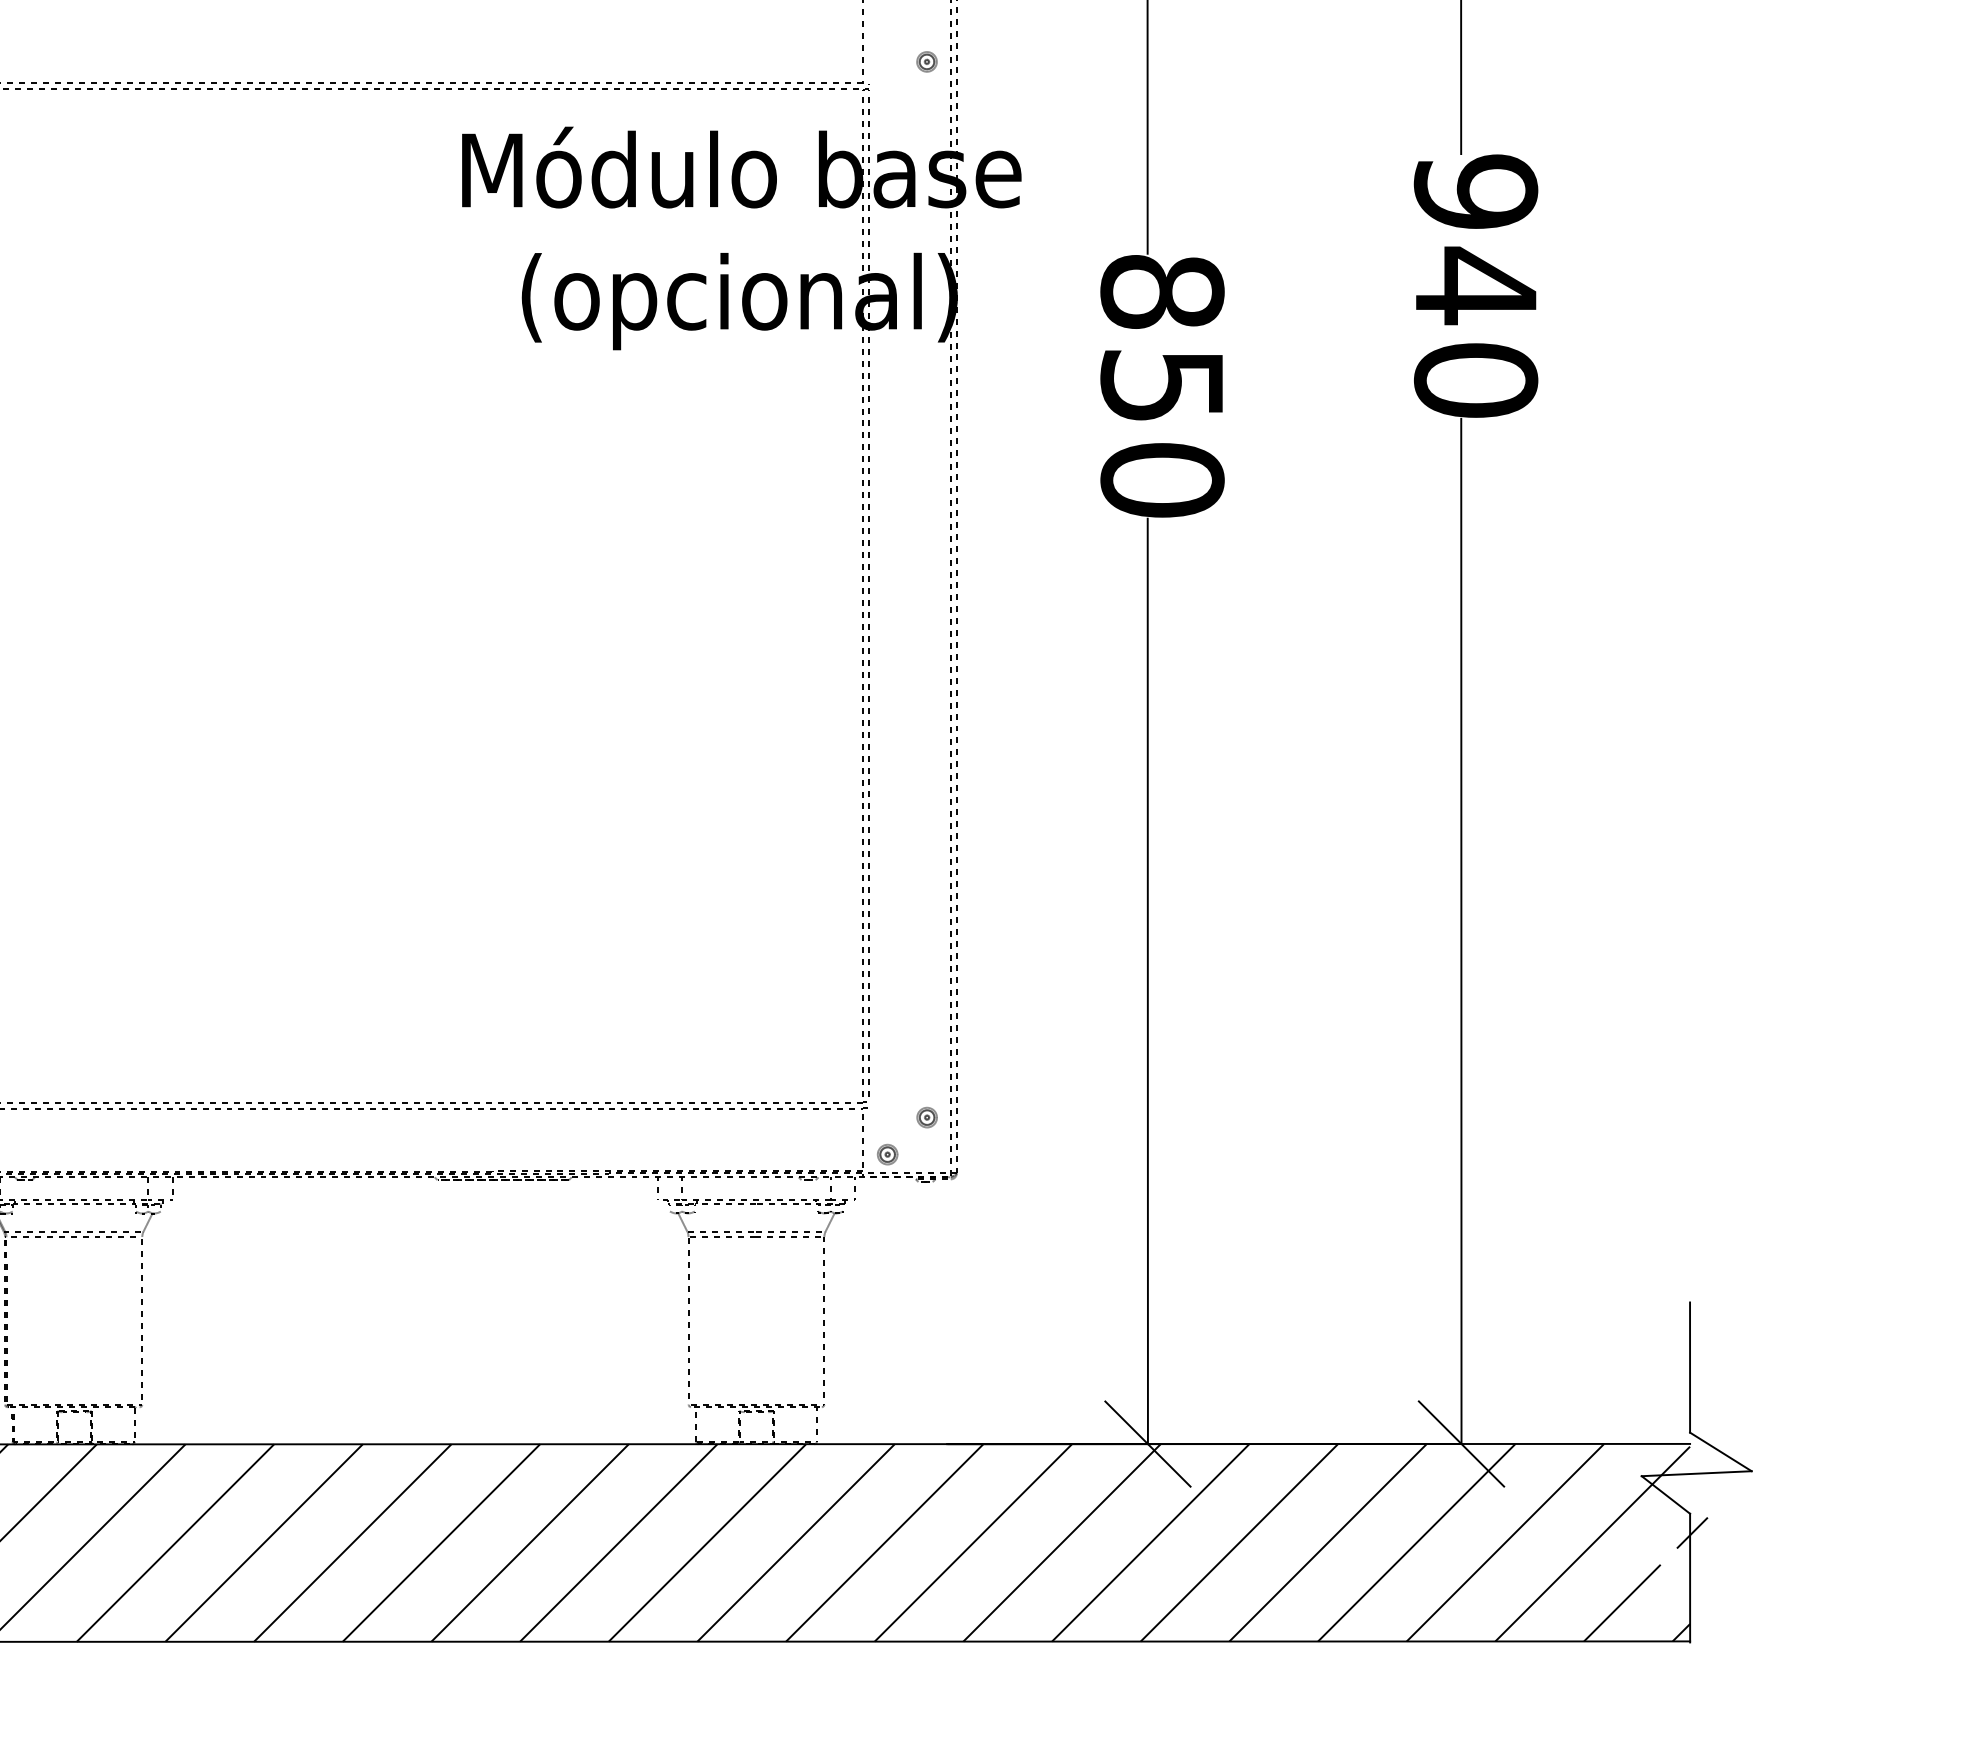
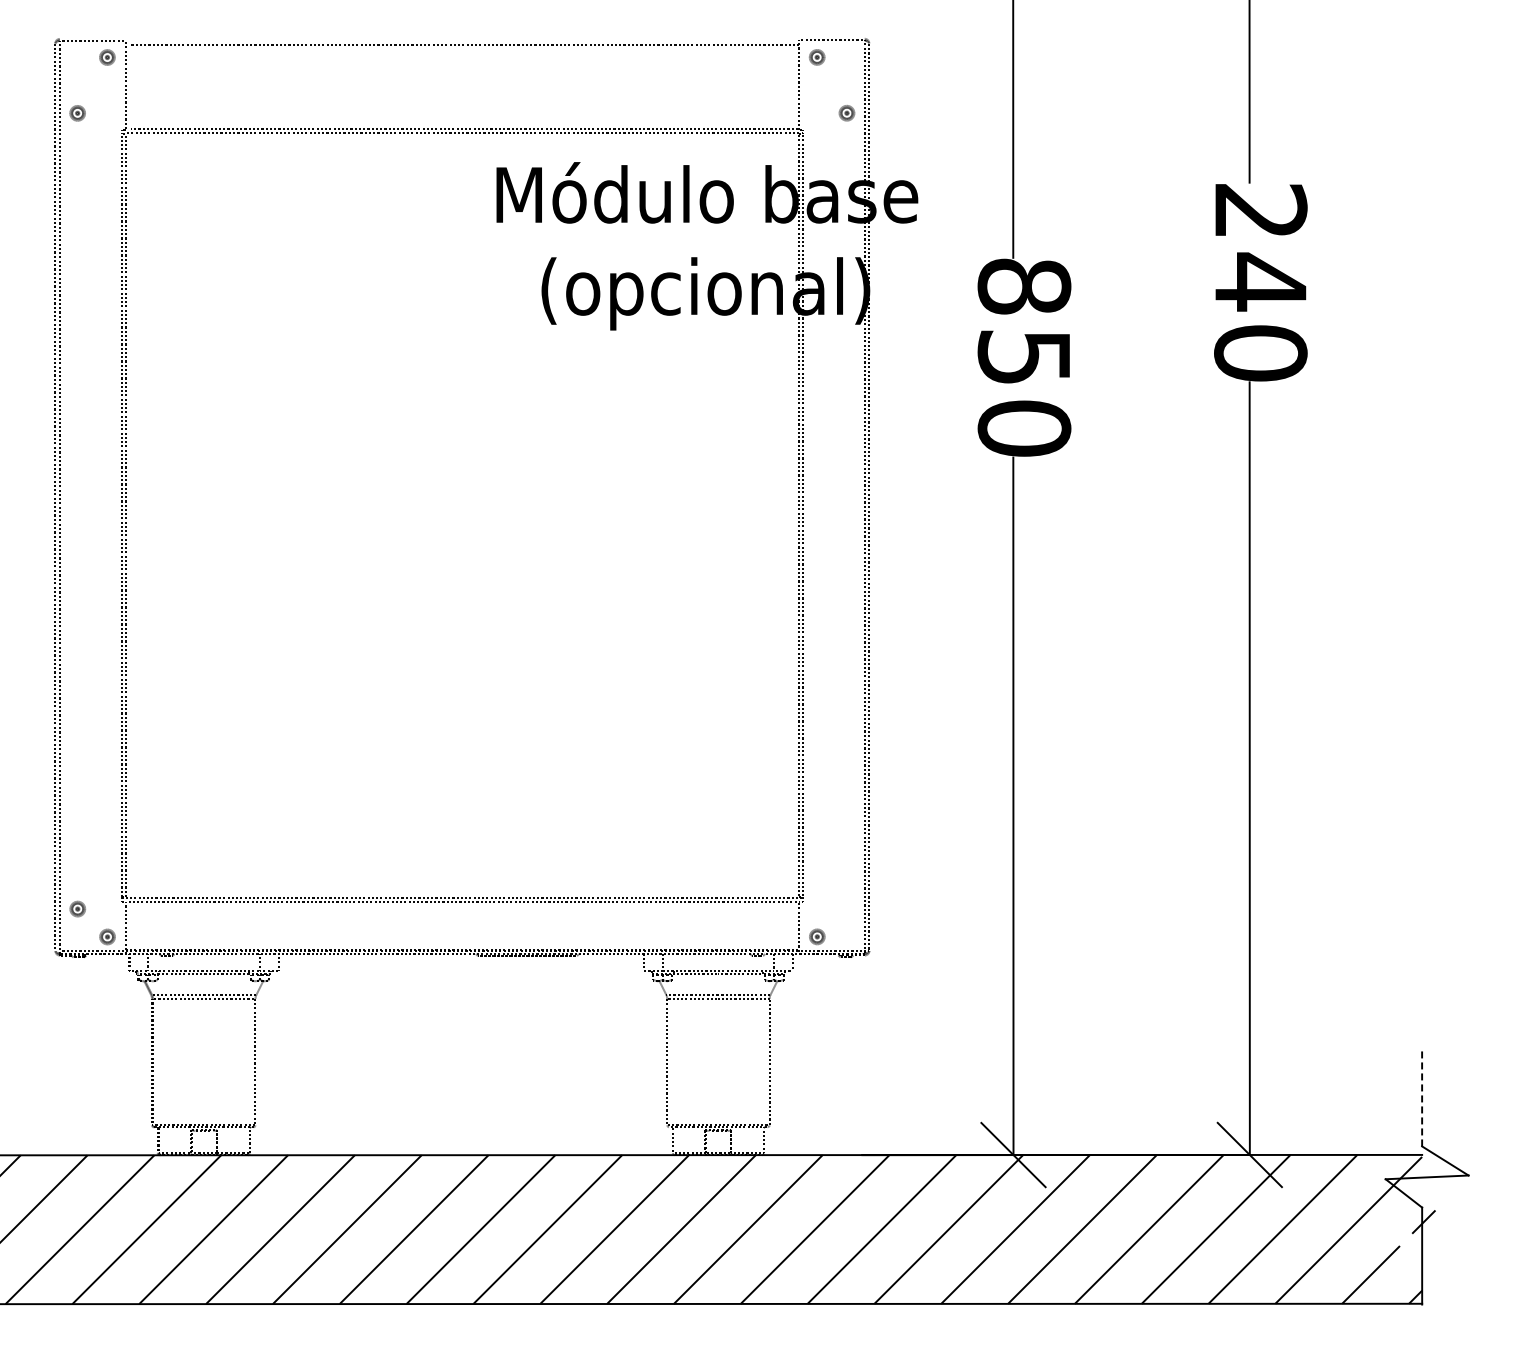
text: (1475, 192) -> (1260, 211), 940 -> 240
part: (926, 1116) -> (846, 908), removed
line: (1690, 1366) -> (1422, 1096), solid -> dashed

